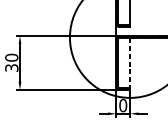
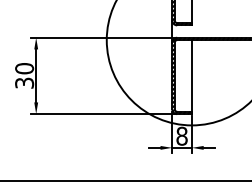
line: (129, 64) -> (191, 77), dashed -> solid
text: (122, 105) -> (181, 136), 0 -> 8

